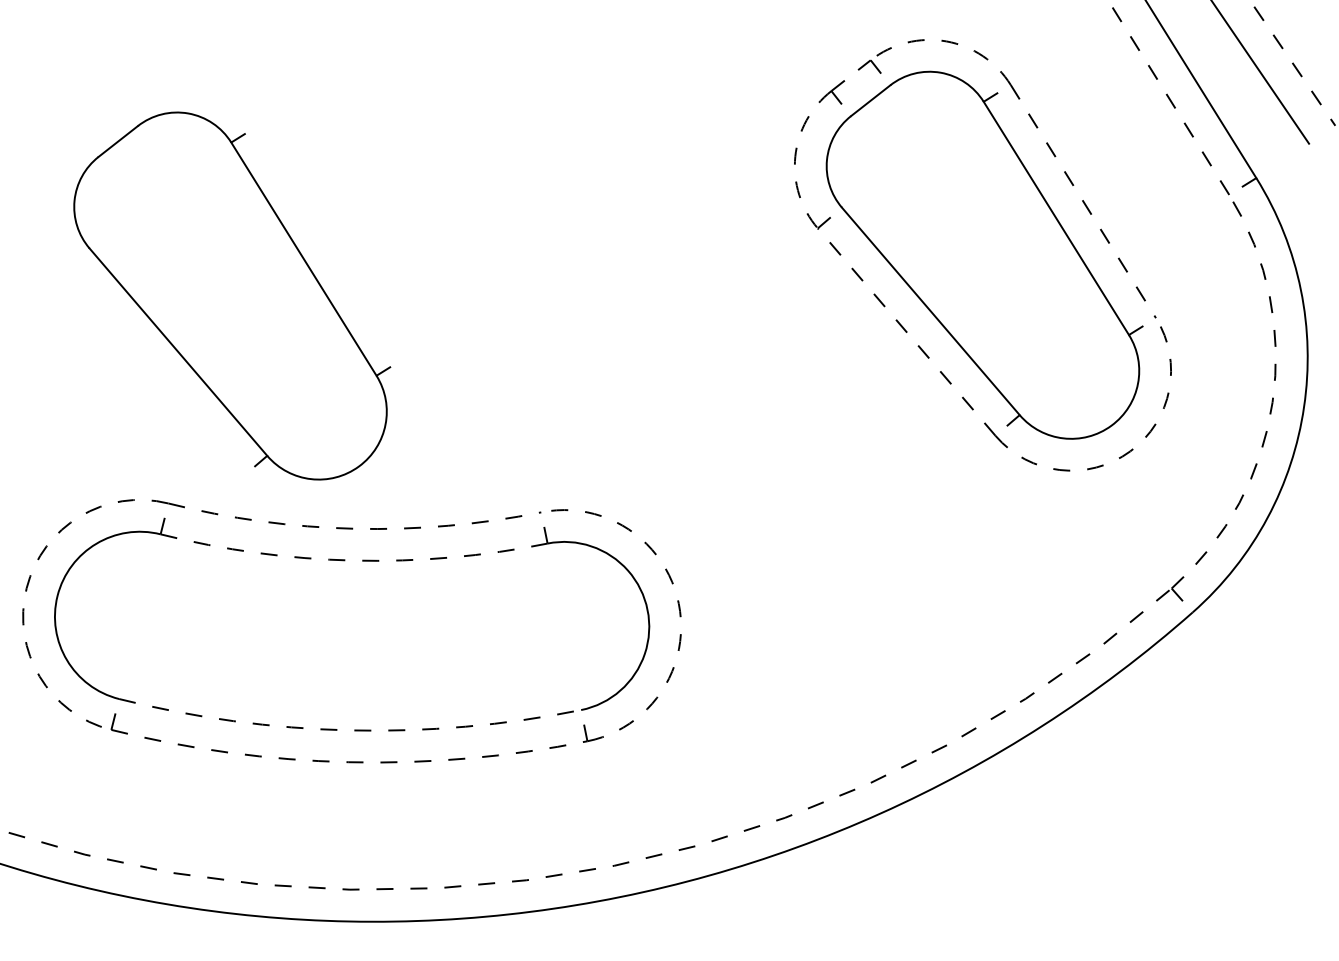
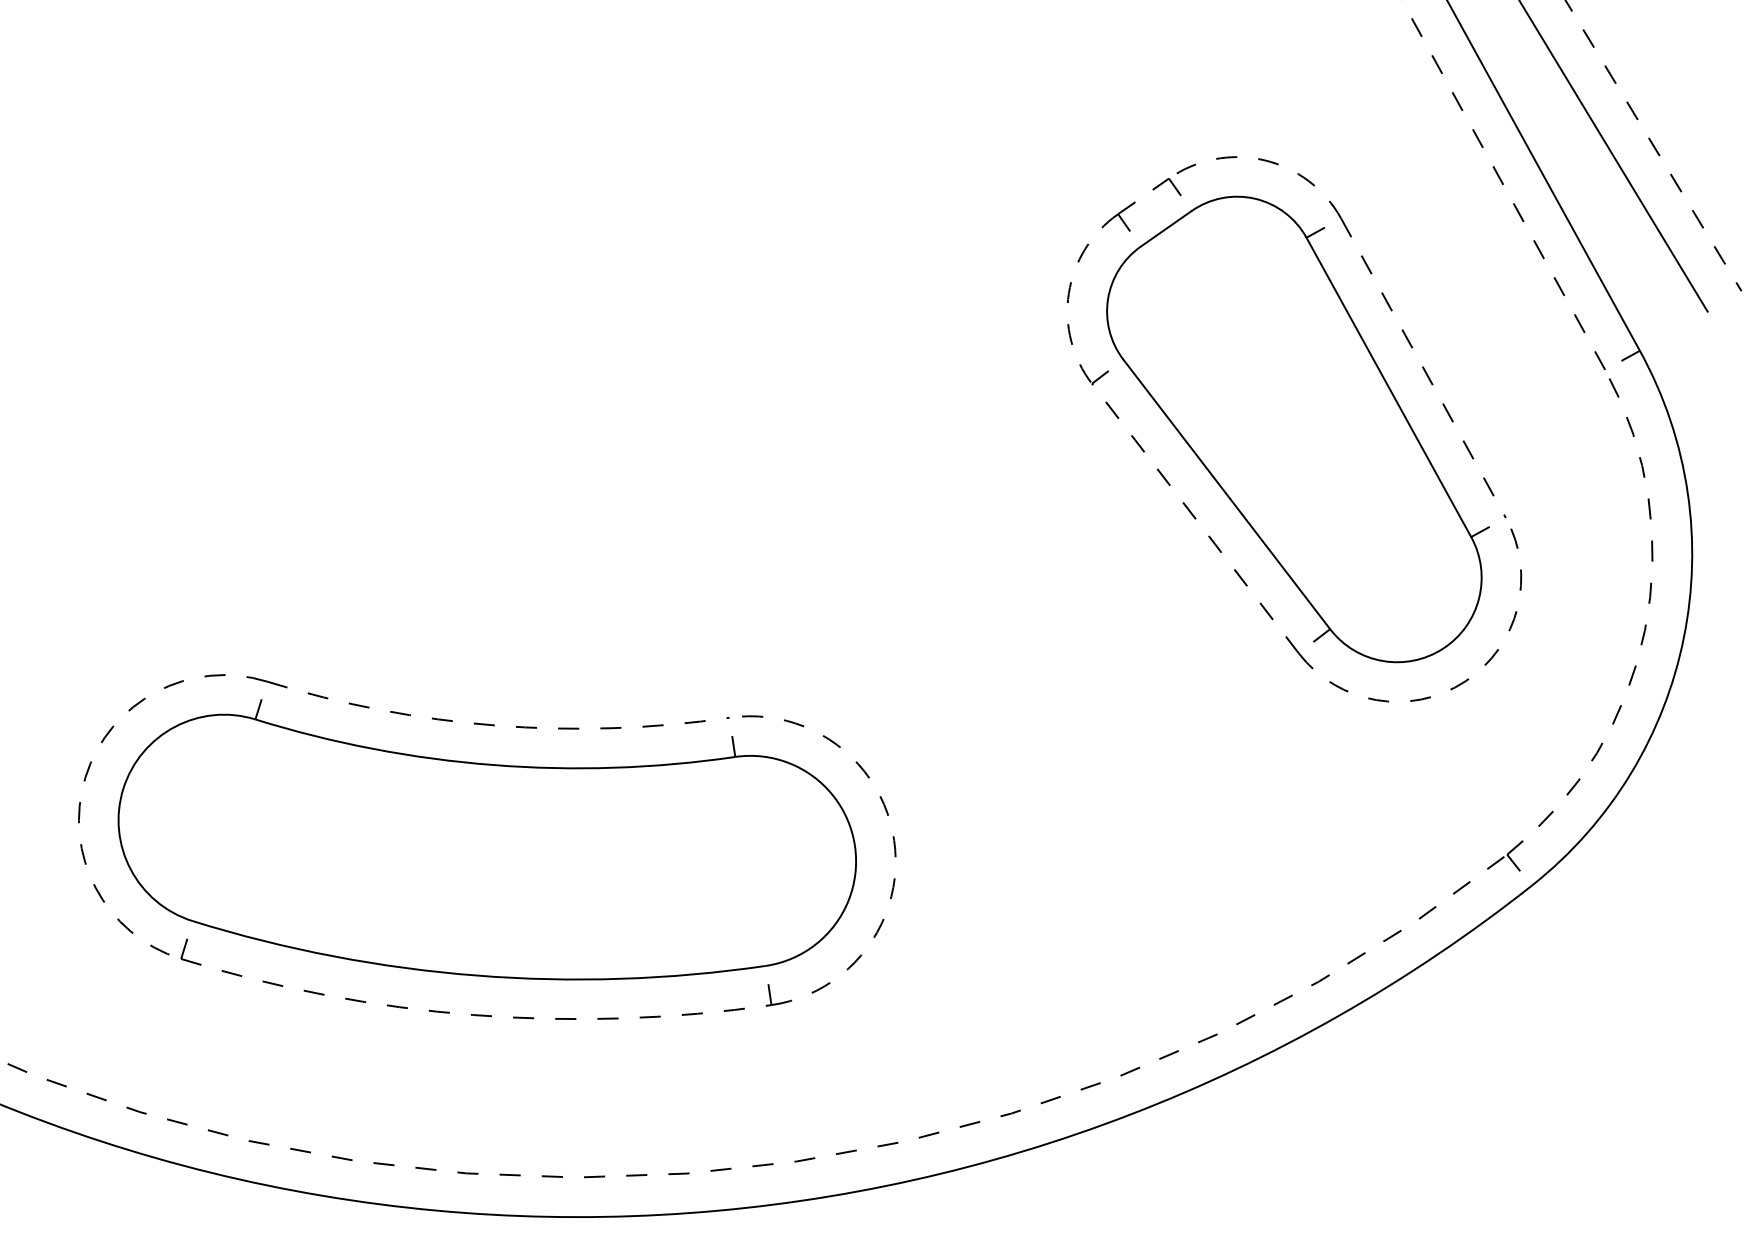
part: (232, 296) -> (360, 429), removed
arc: (353, 560) -> (493, 765), dashed -> solid
arc: (349, 730) -> (476, 975), dashed -> solid

